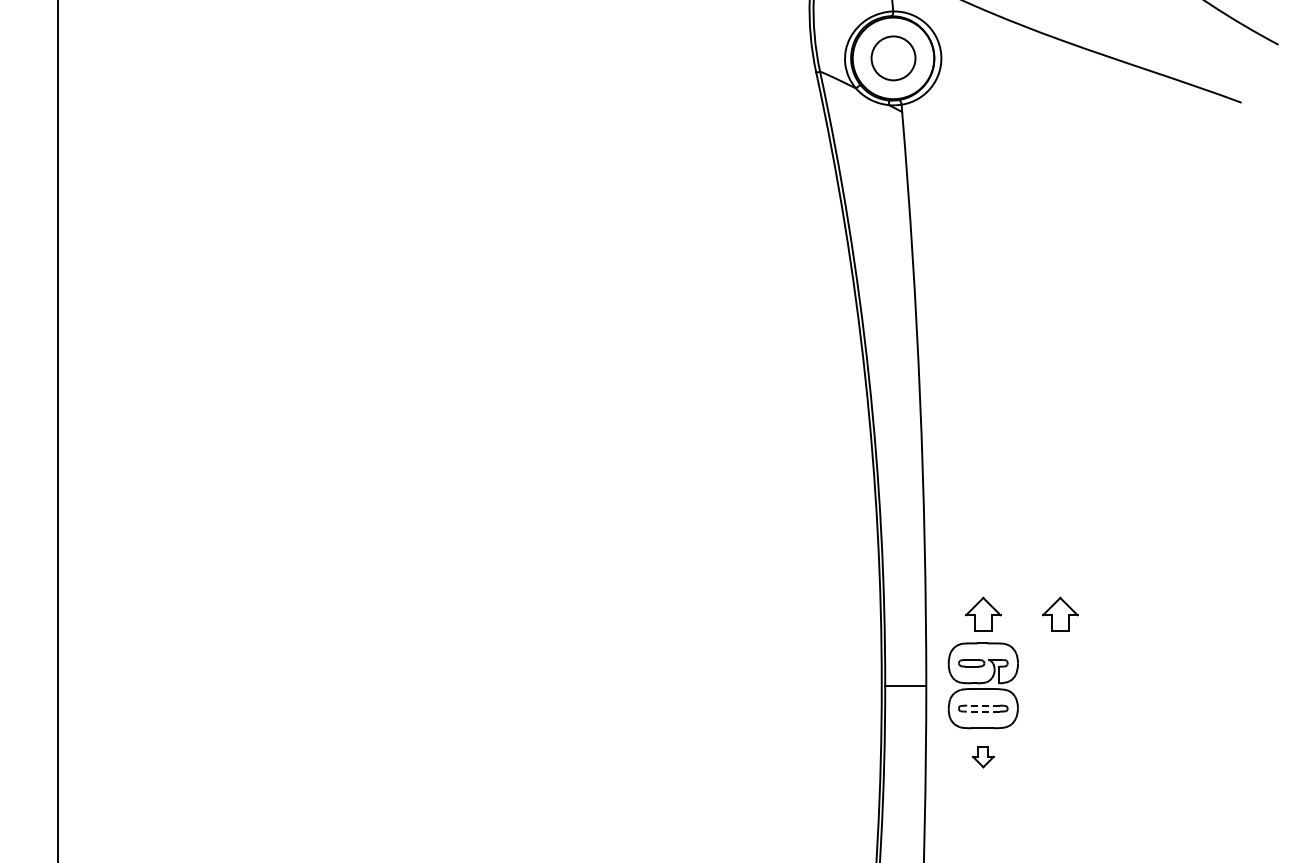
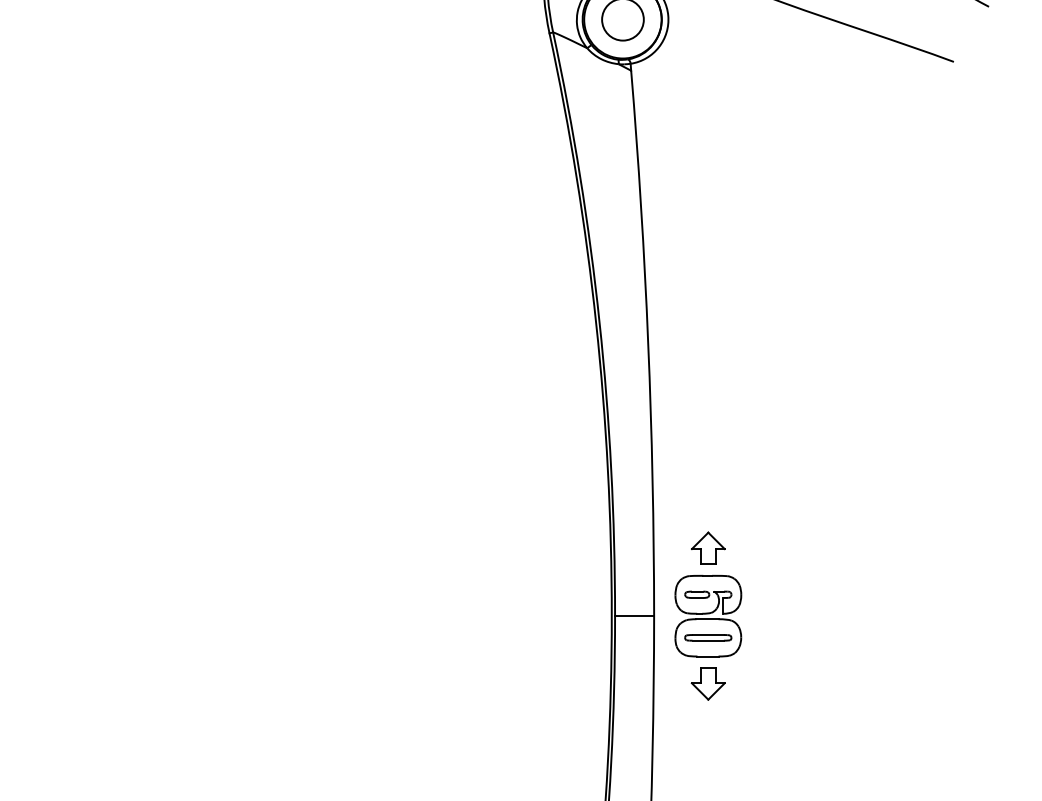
part: (1060, 613) -> (781, 547), removed
line: (982, 705) -> (707, 634), dashed -> solid
line: (983, 711) -> (708, 640), dashed -> solid
part: (983, 757) -> (708, 684), size x1.67

